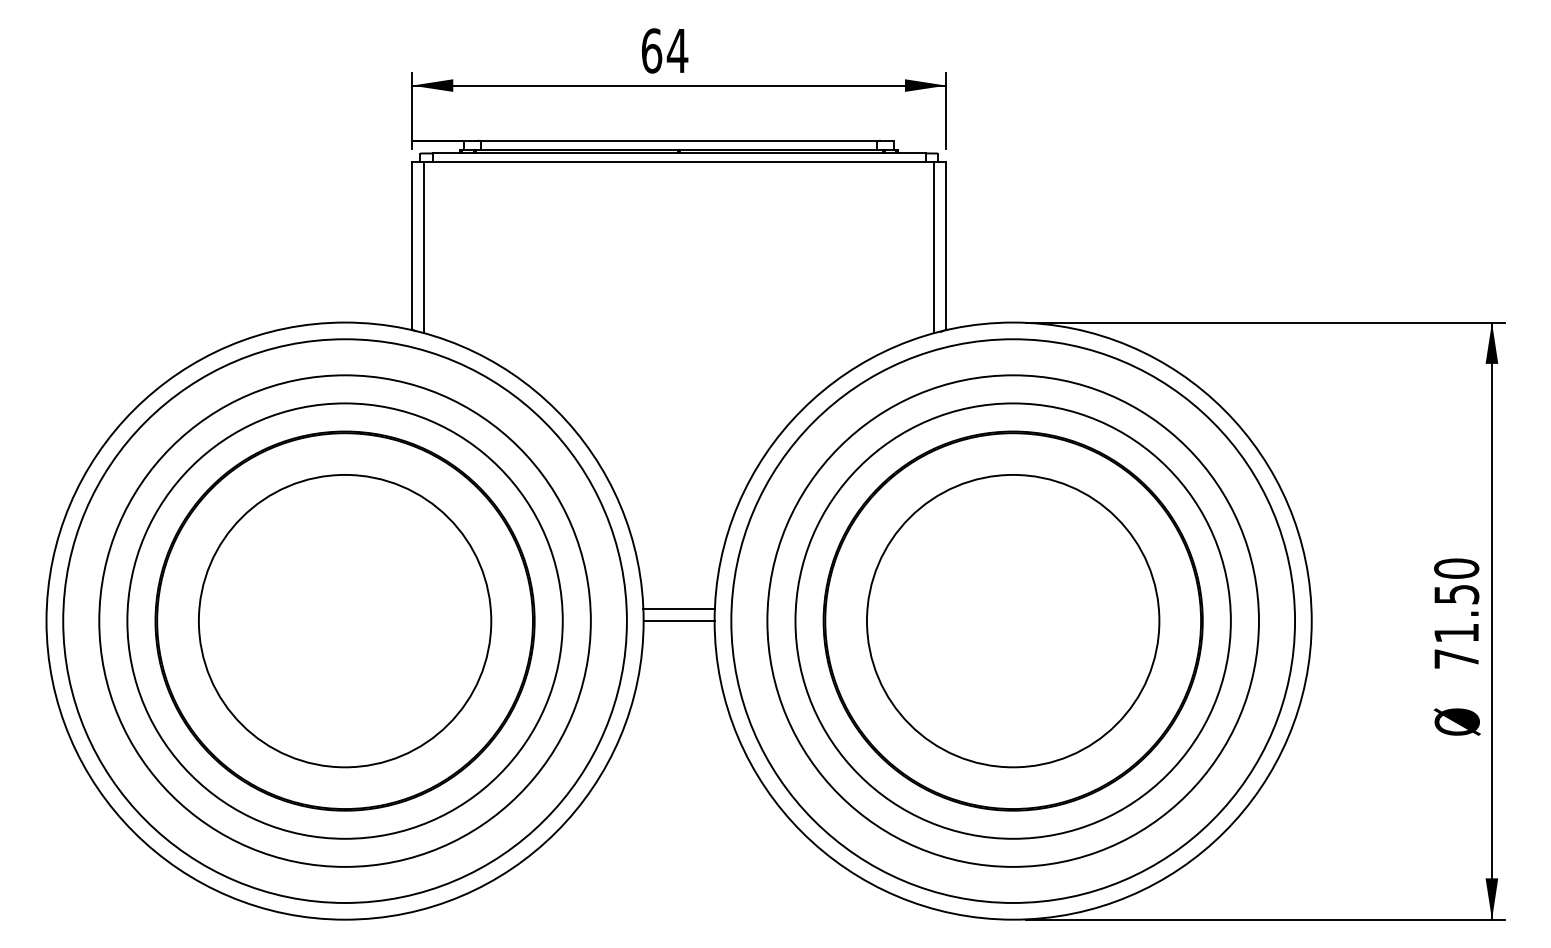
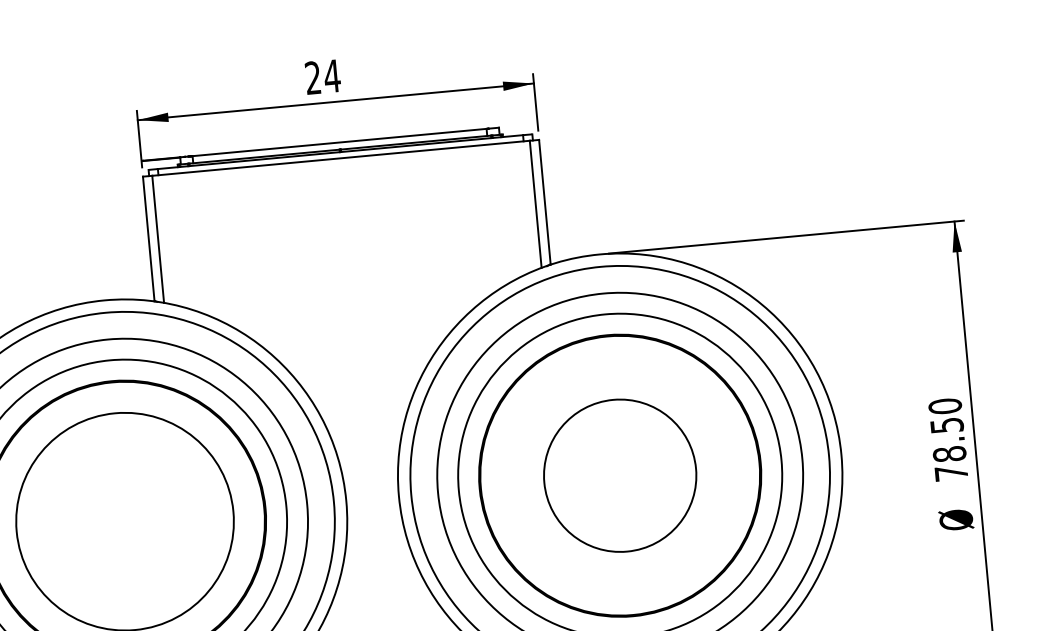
text: (651, 50) -> (312, 77), 64 -> 24
line: (678, 608) -> (371, 489), removed
circle: (1012, 620) -> (619, 475), size x0.7
line: (678, 621) -> (372, 499), removed
text: (1456, 633) -> (949, 454), 71.50 -> 78.50

